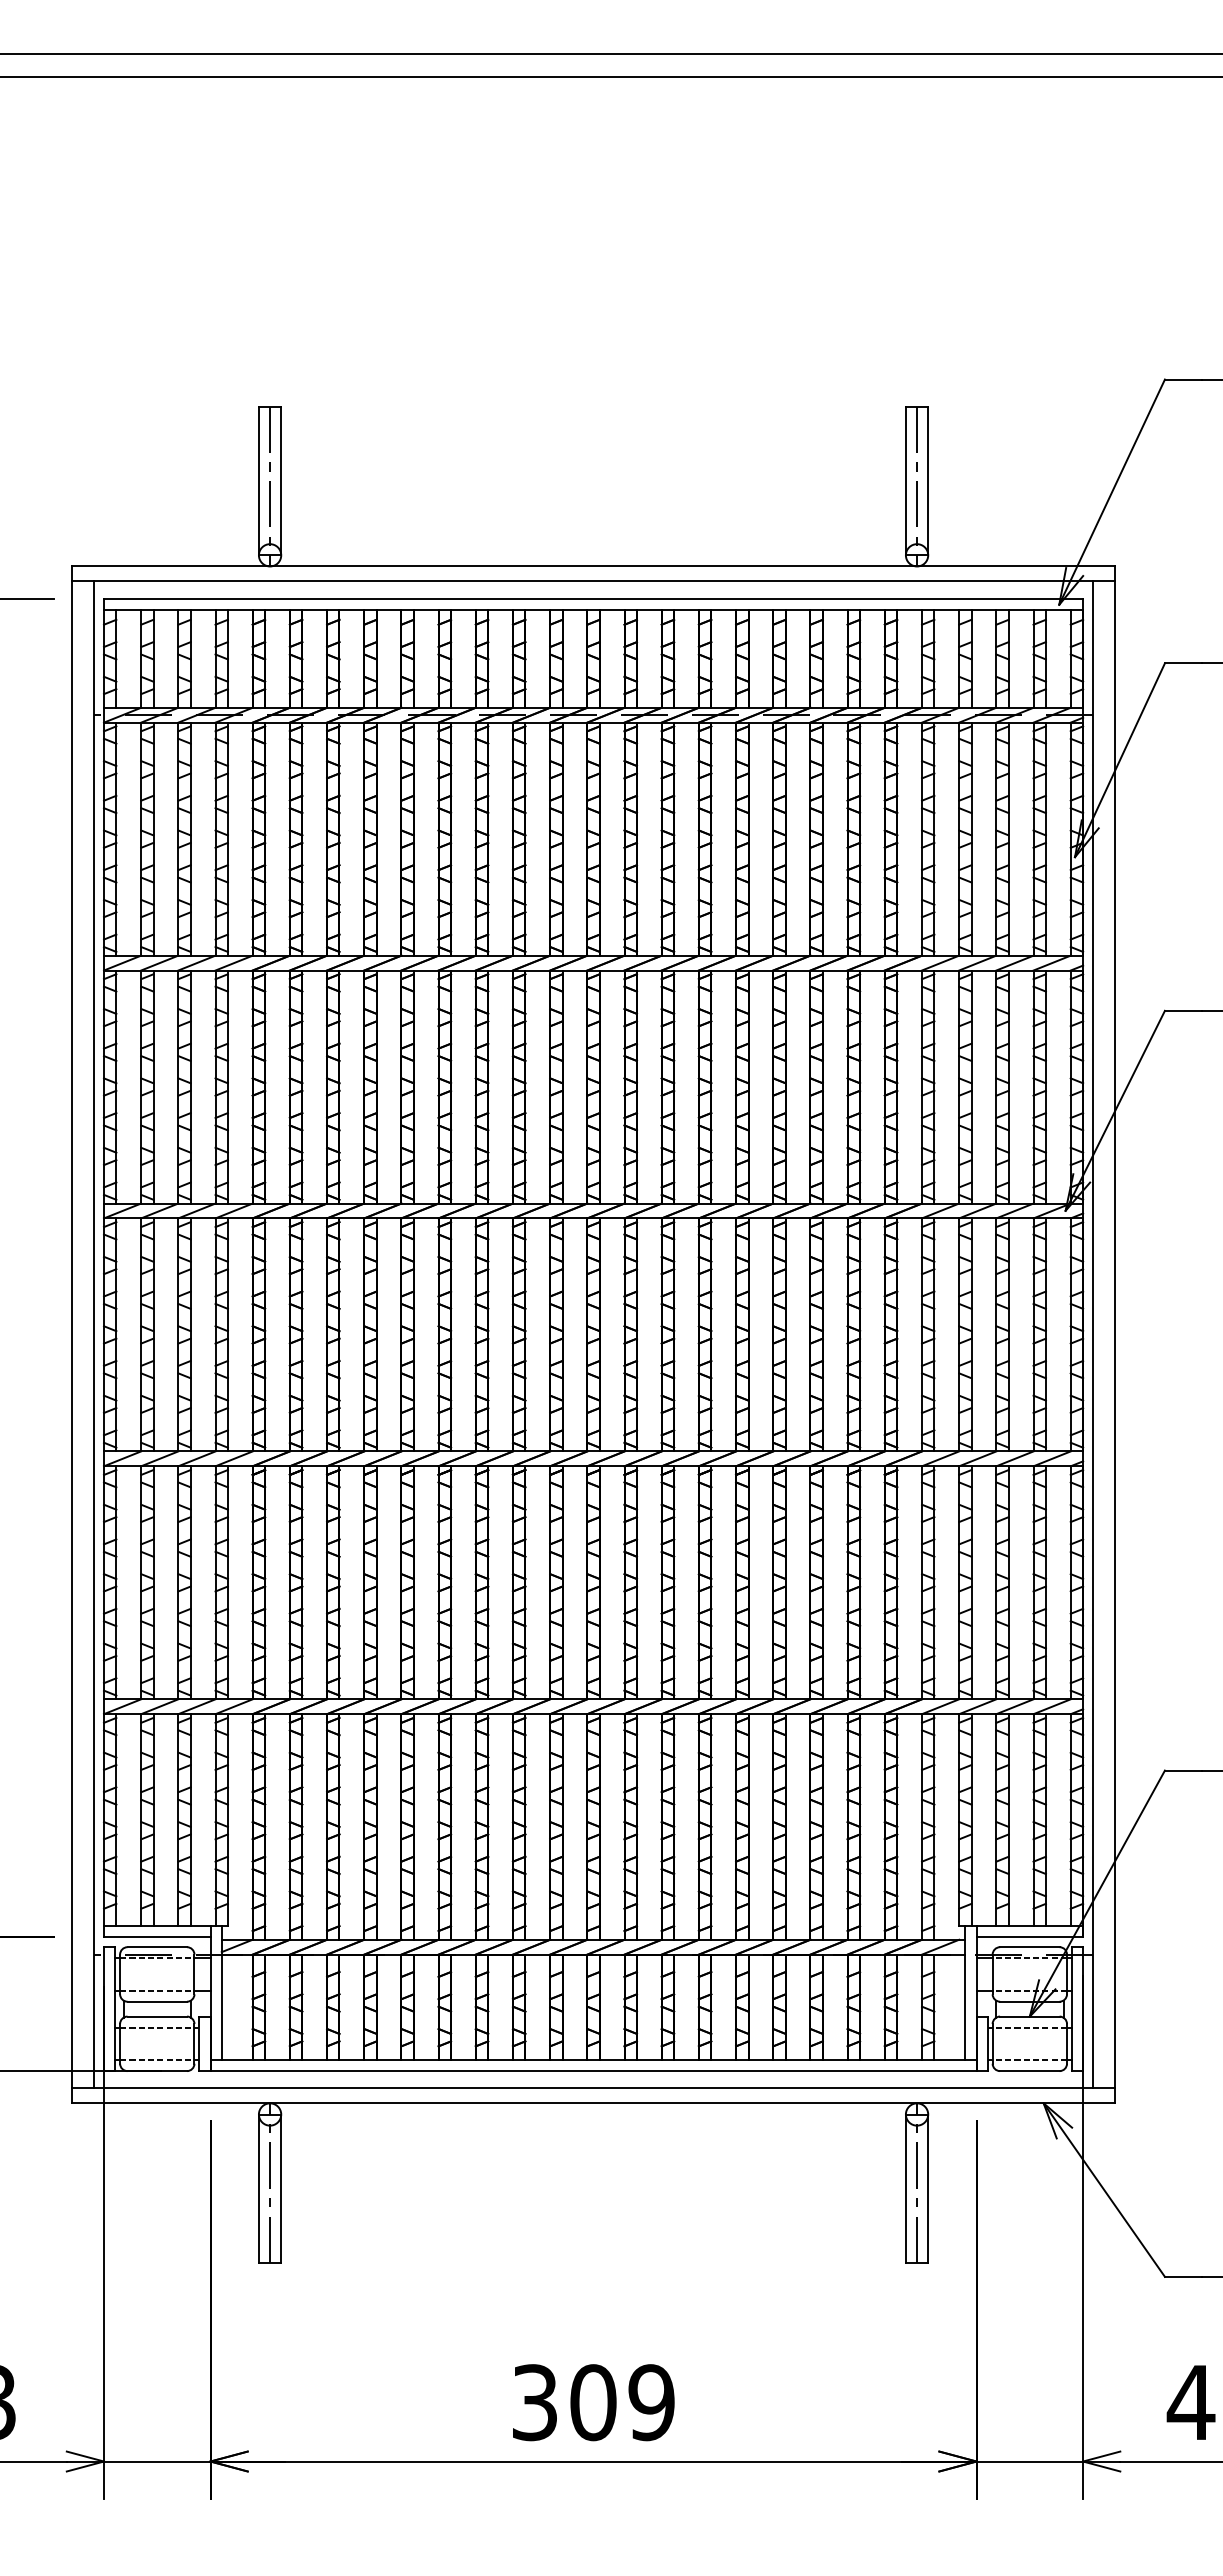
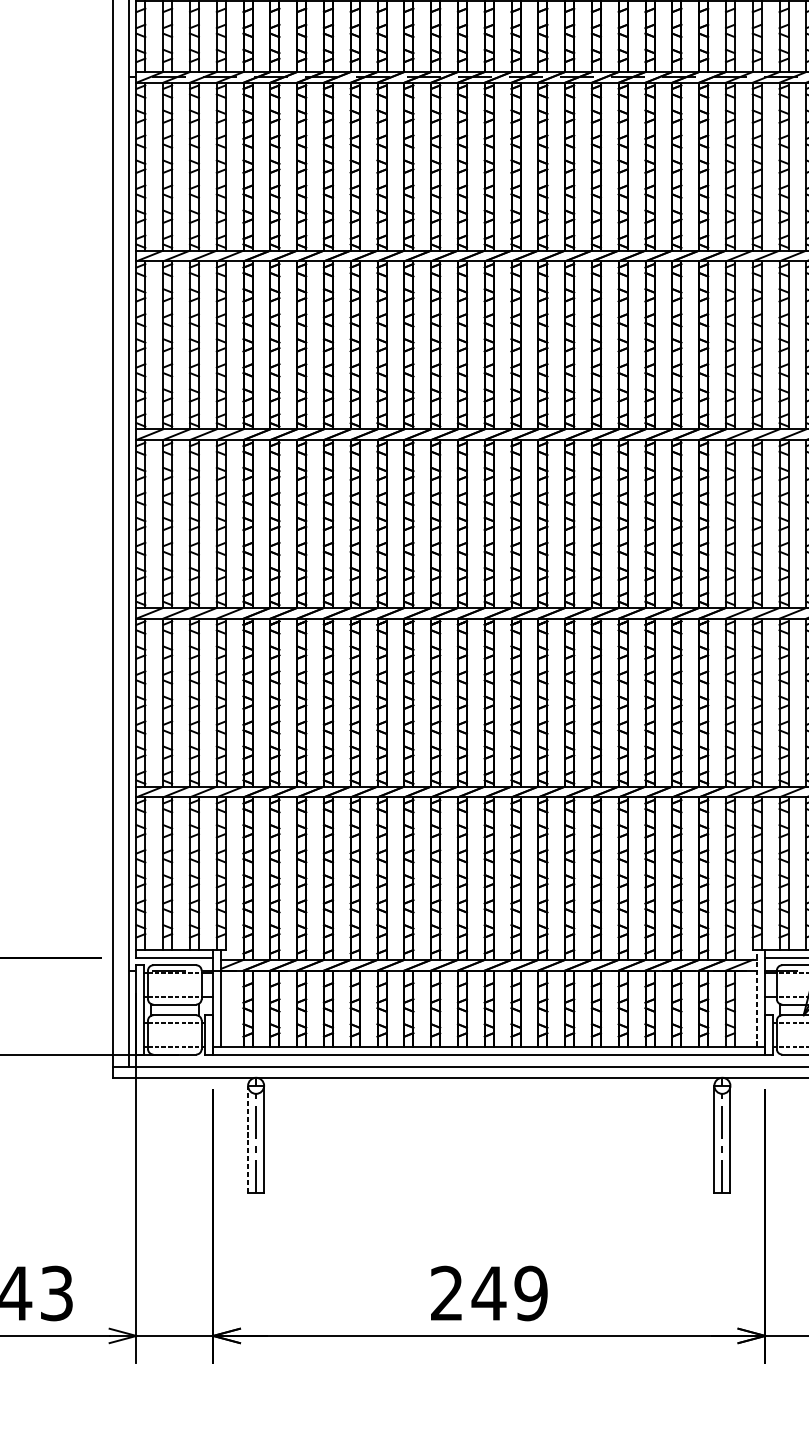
line: (965, 1993) -> (757, 998), solid -> dashed
line: (258, 2188) -> (247, 1139), solid -> dashed
text: (564, 2402) -> (468, 1293), 309 -> 249

